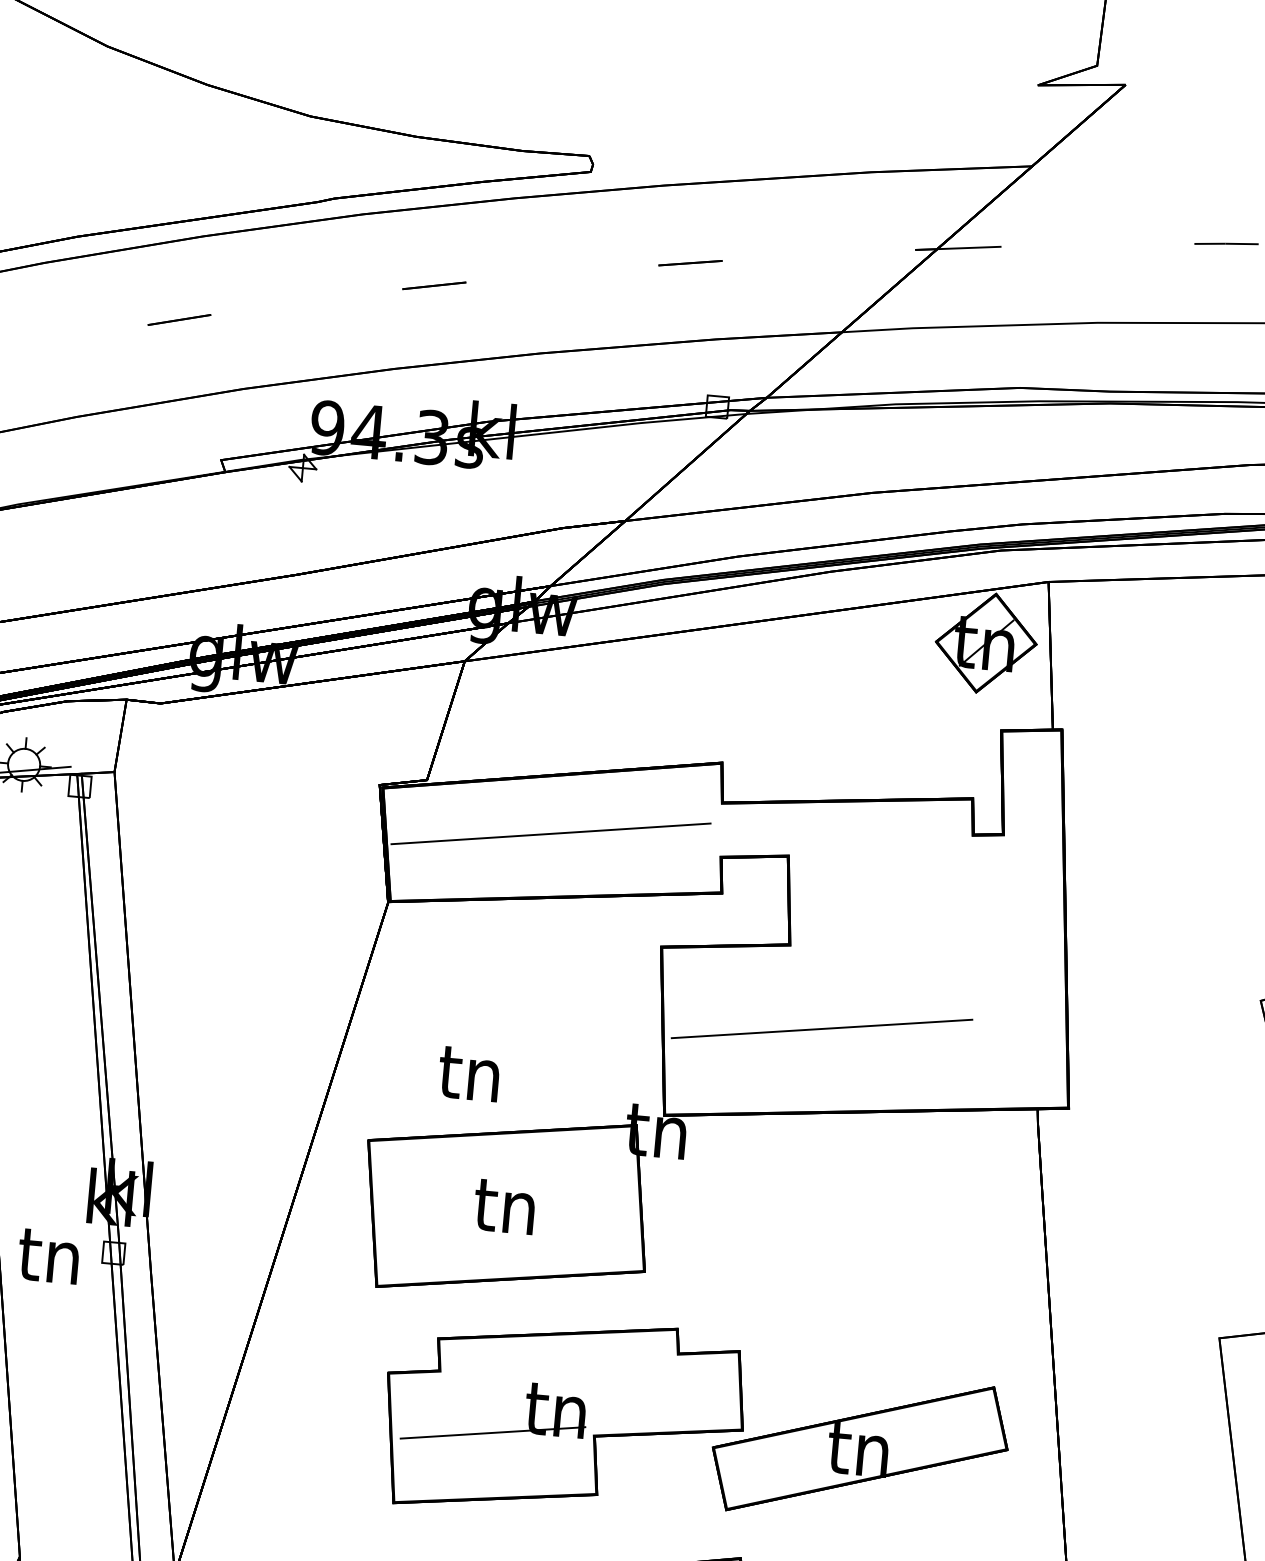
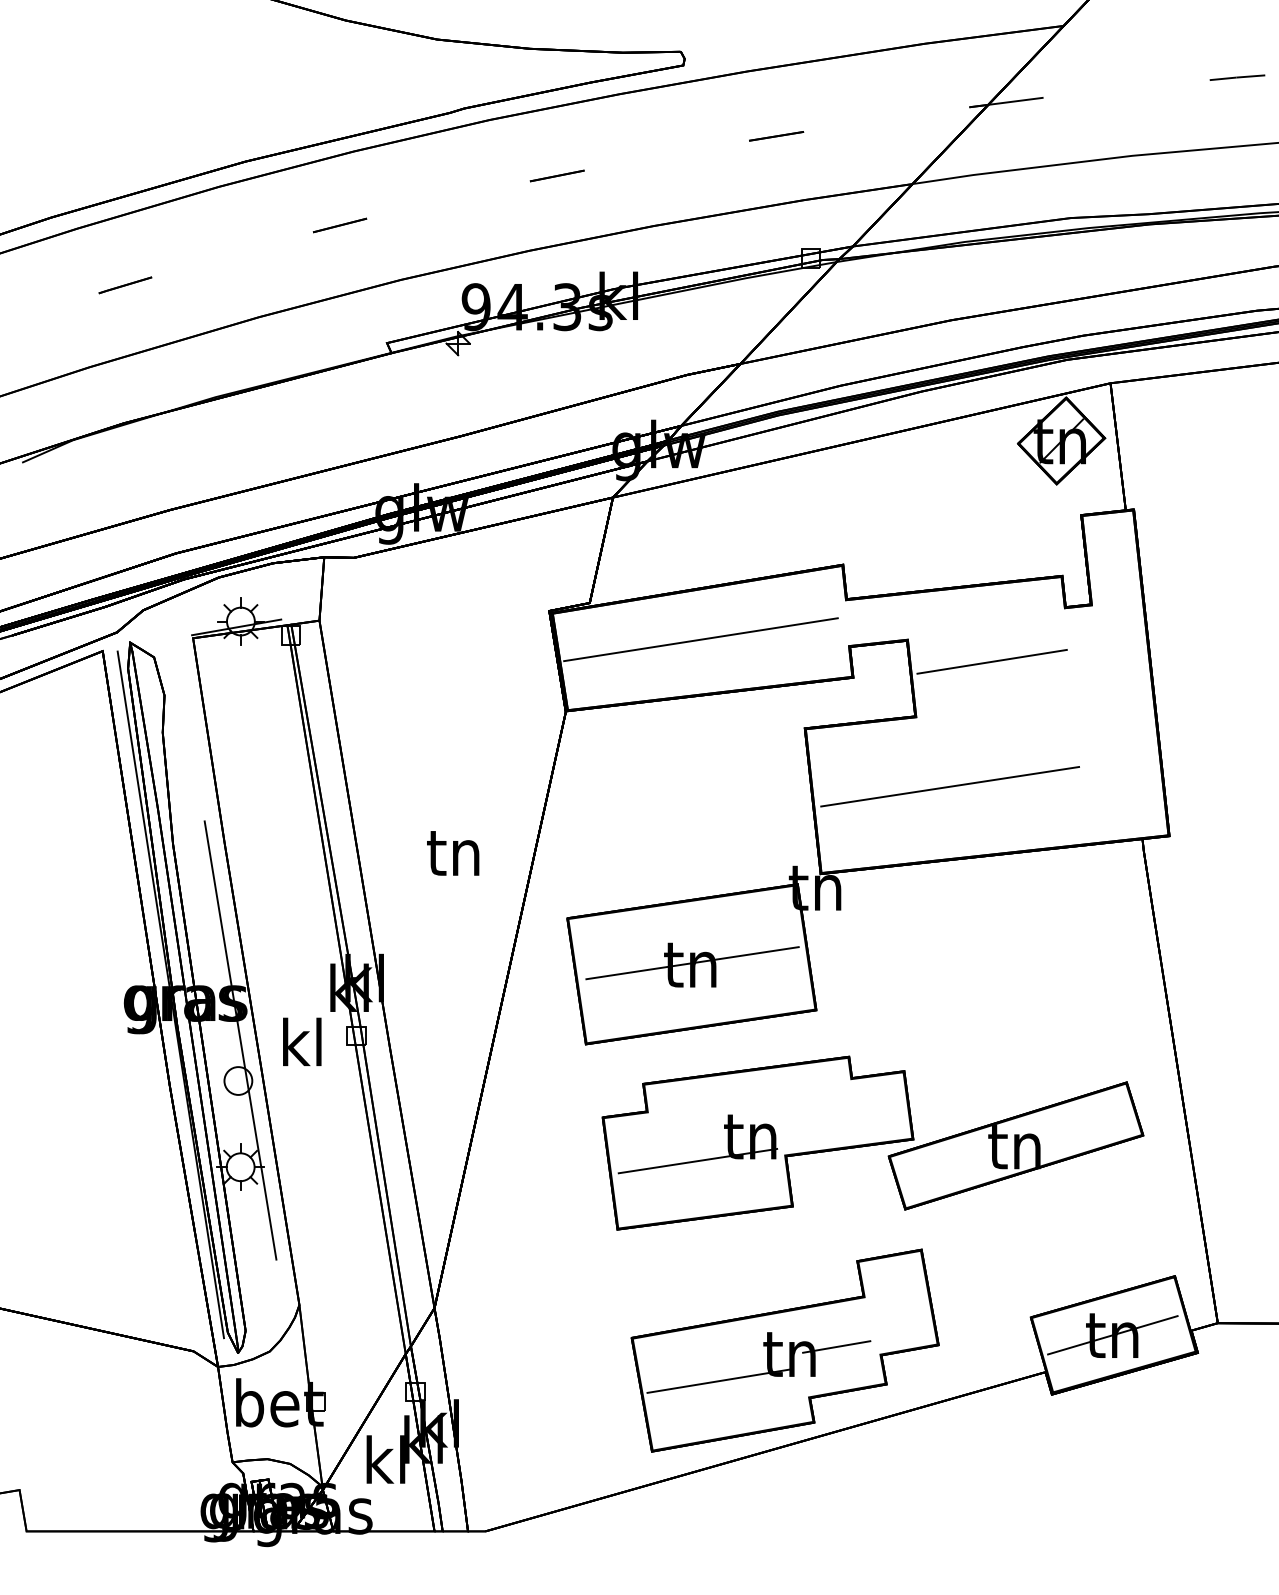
line: (882, 889) -> (991, 661), added
text: (469, 1074) -> (453, 853), moved
line: (507, 1205) -> (692, 963), added
text: (48, 1253) -> (300, 1041), tn -> kl

